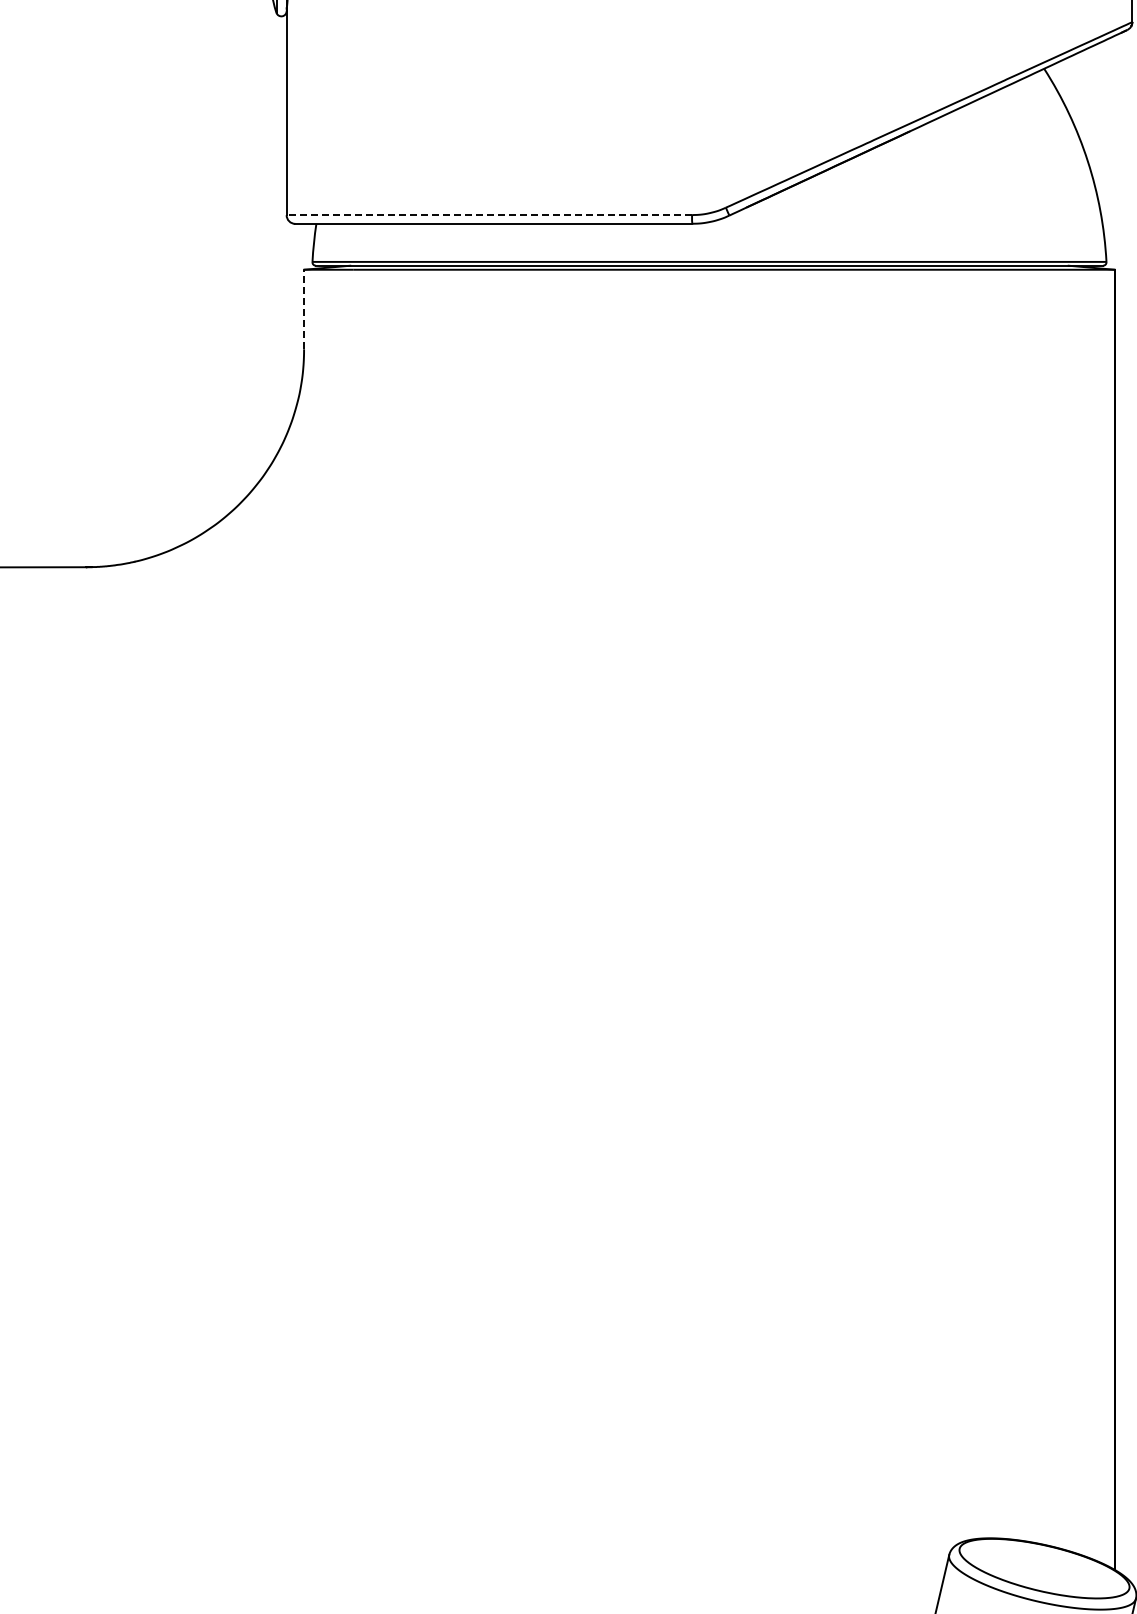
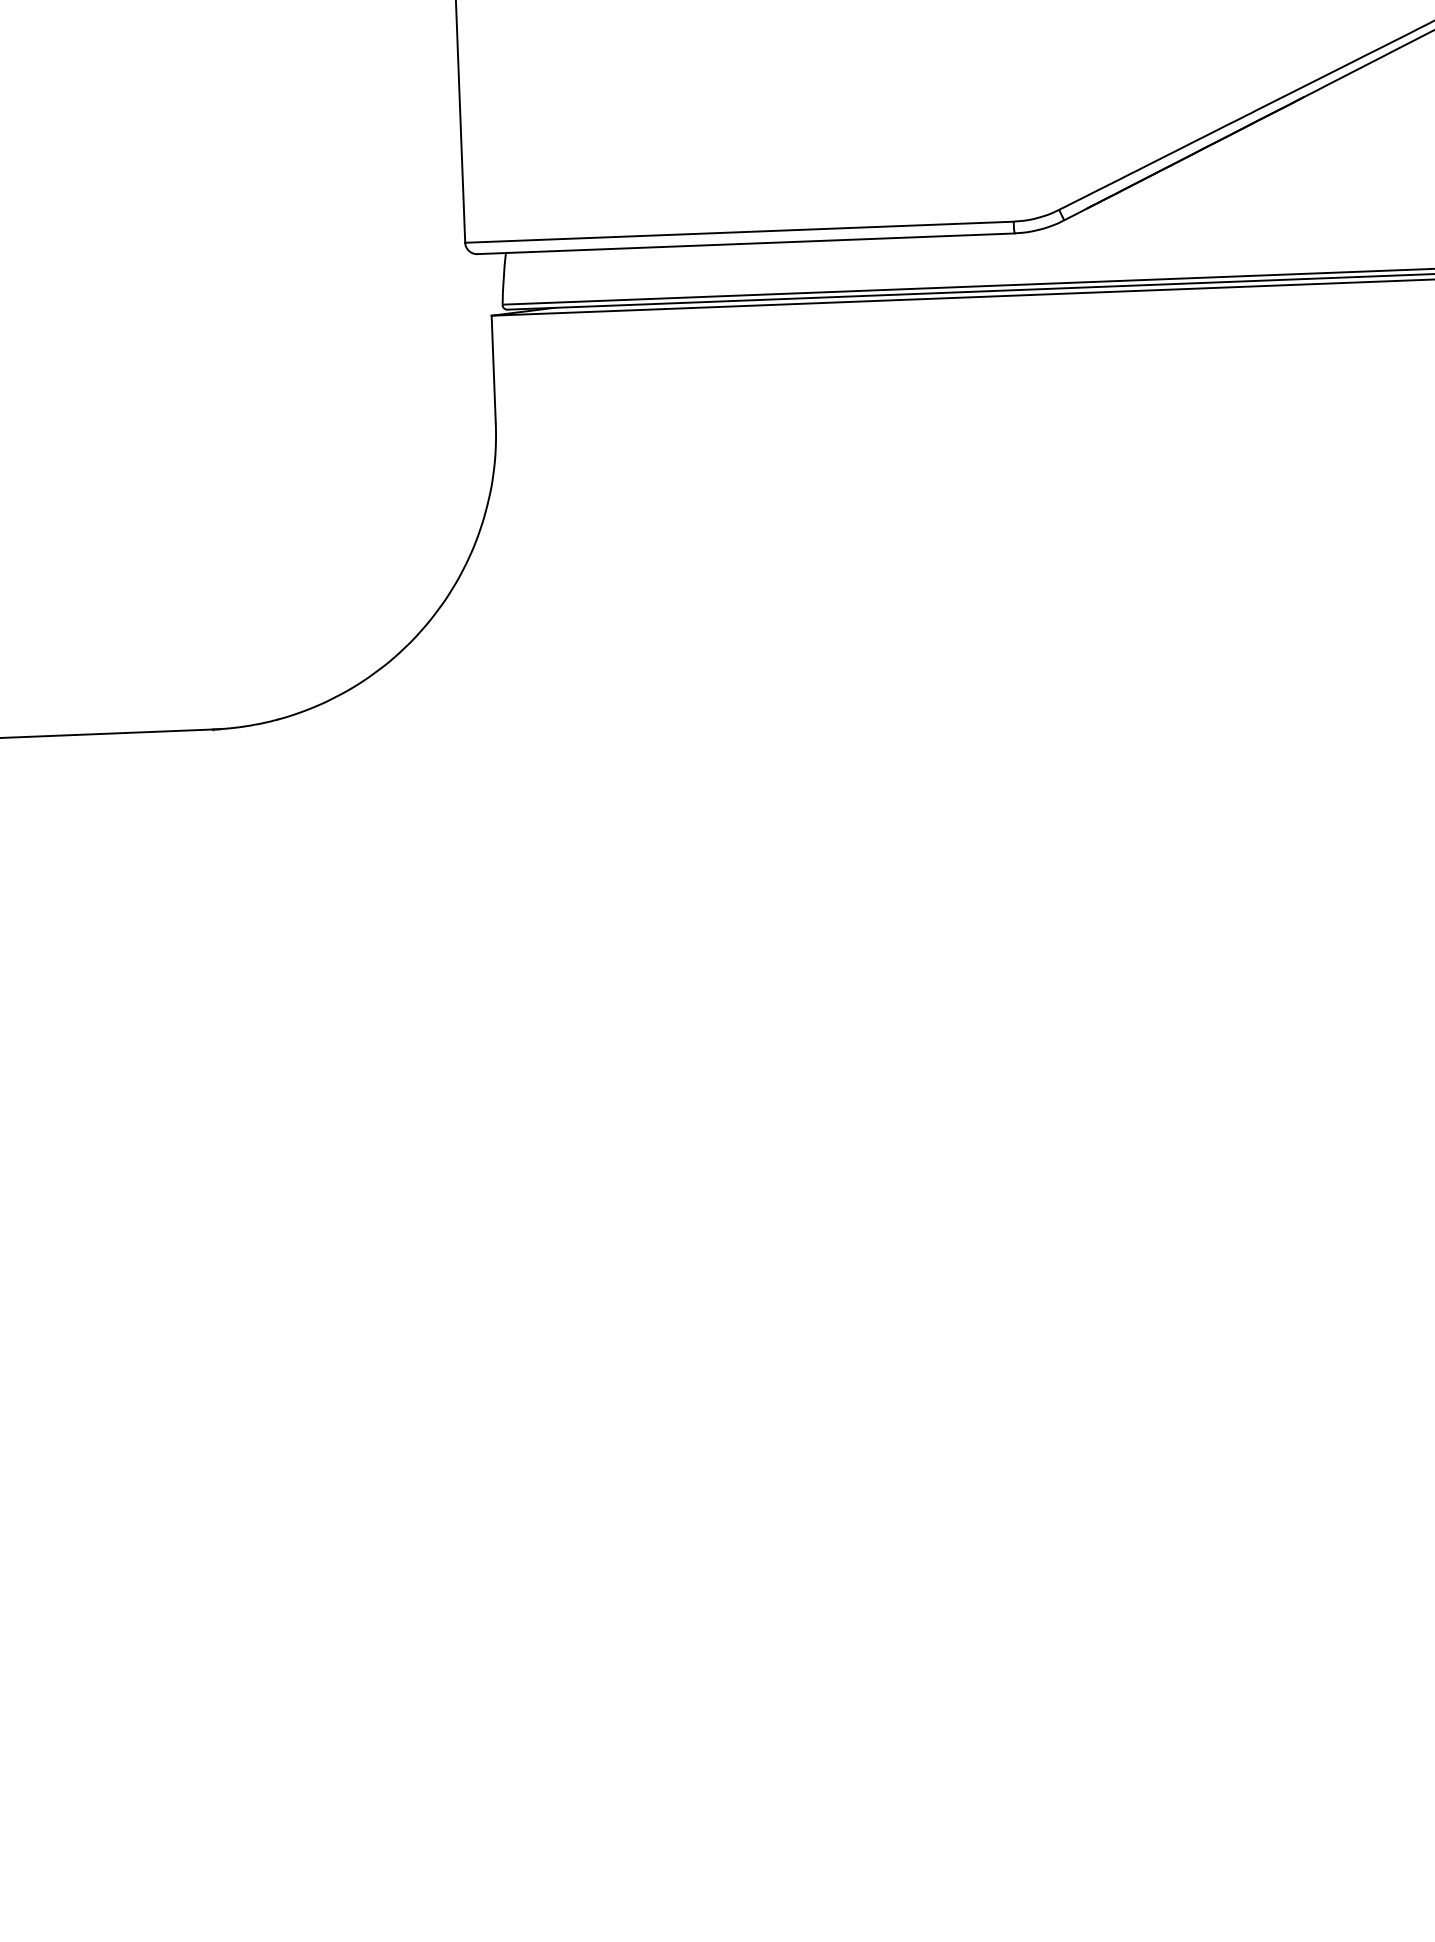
line: (489, 215) -> (739, 232), dashed -> solid
line: (304, 309) -> (494, 369), dashed -> solid

